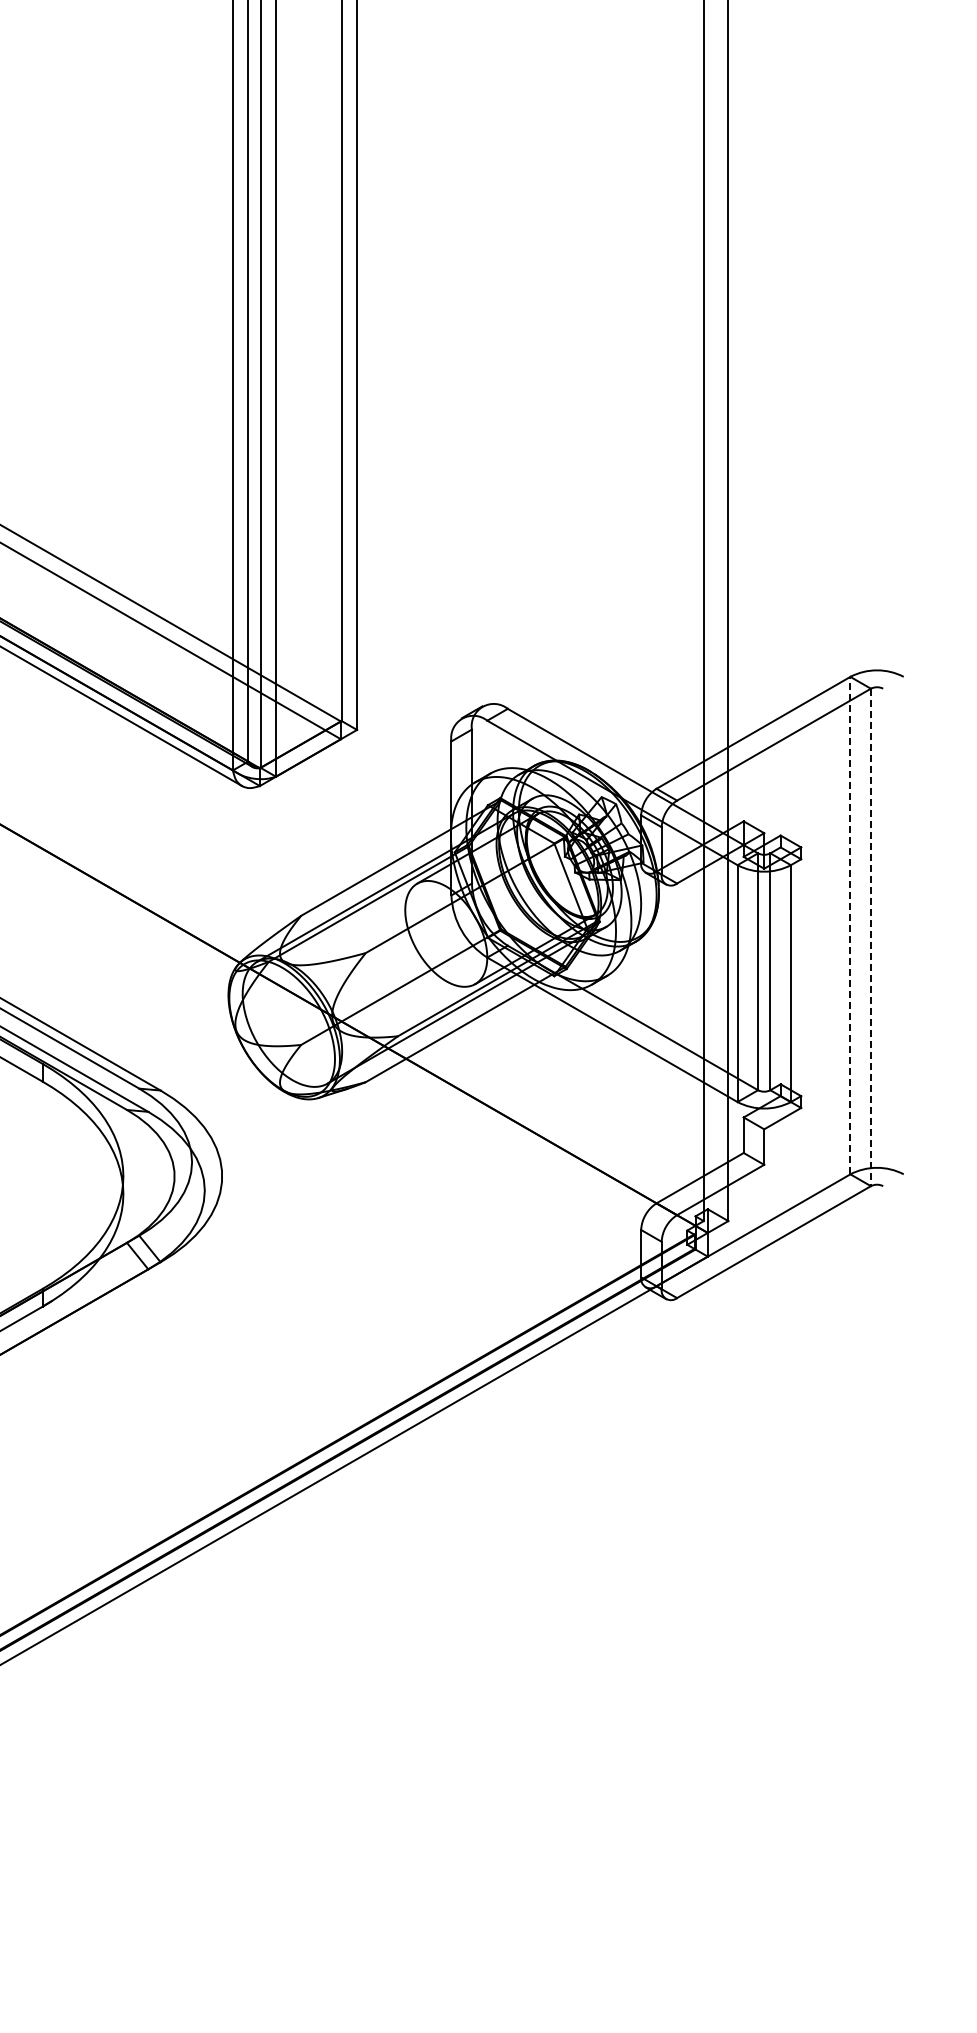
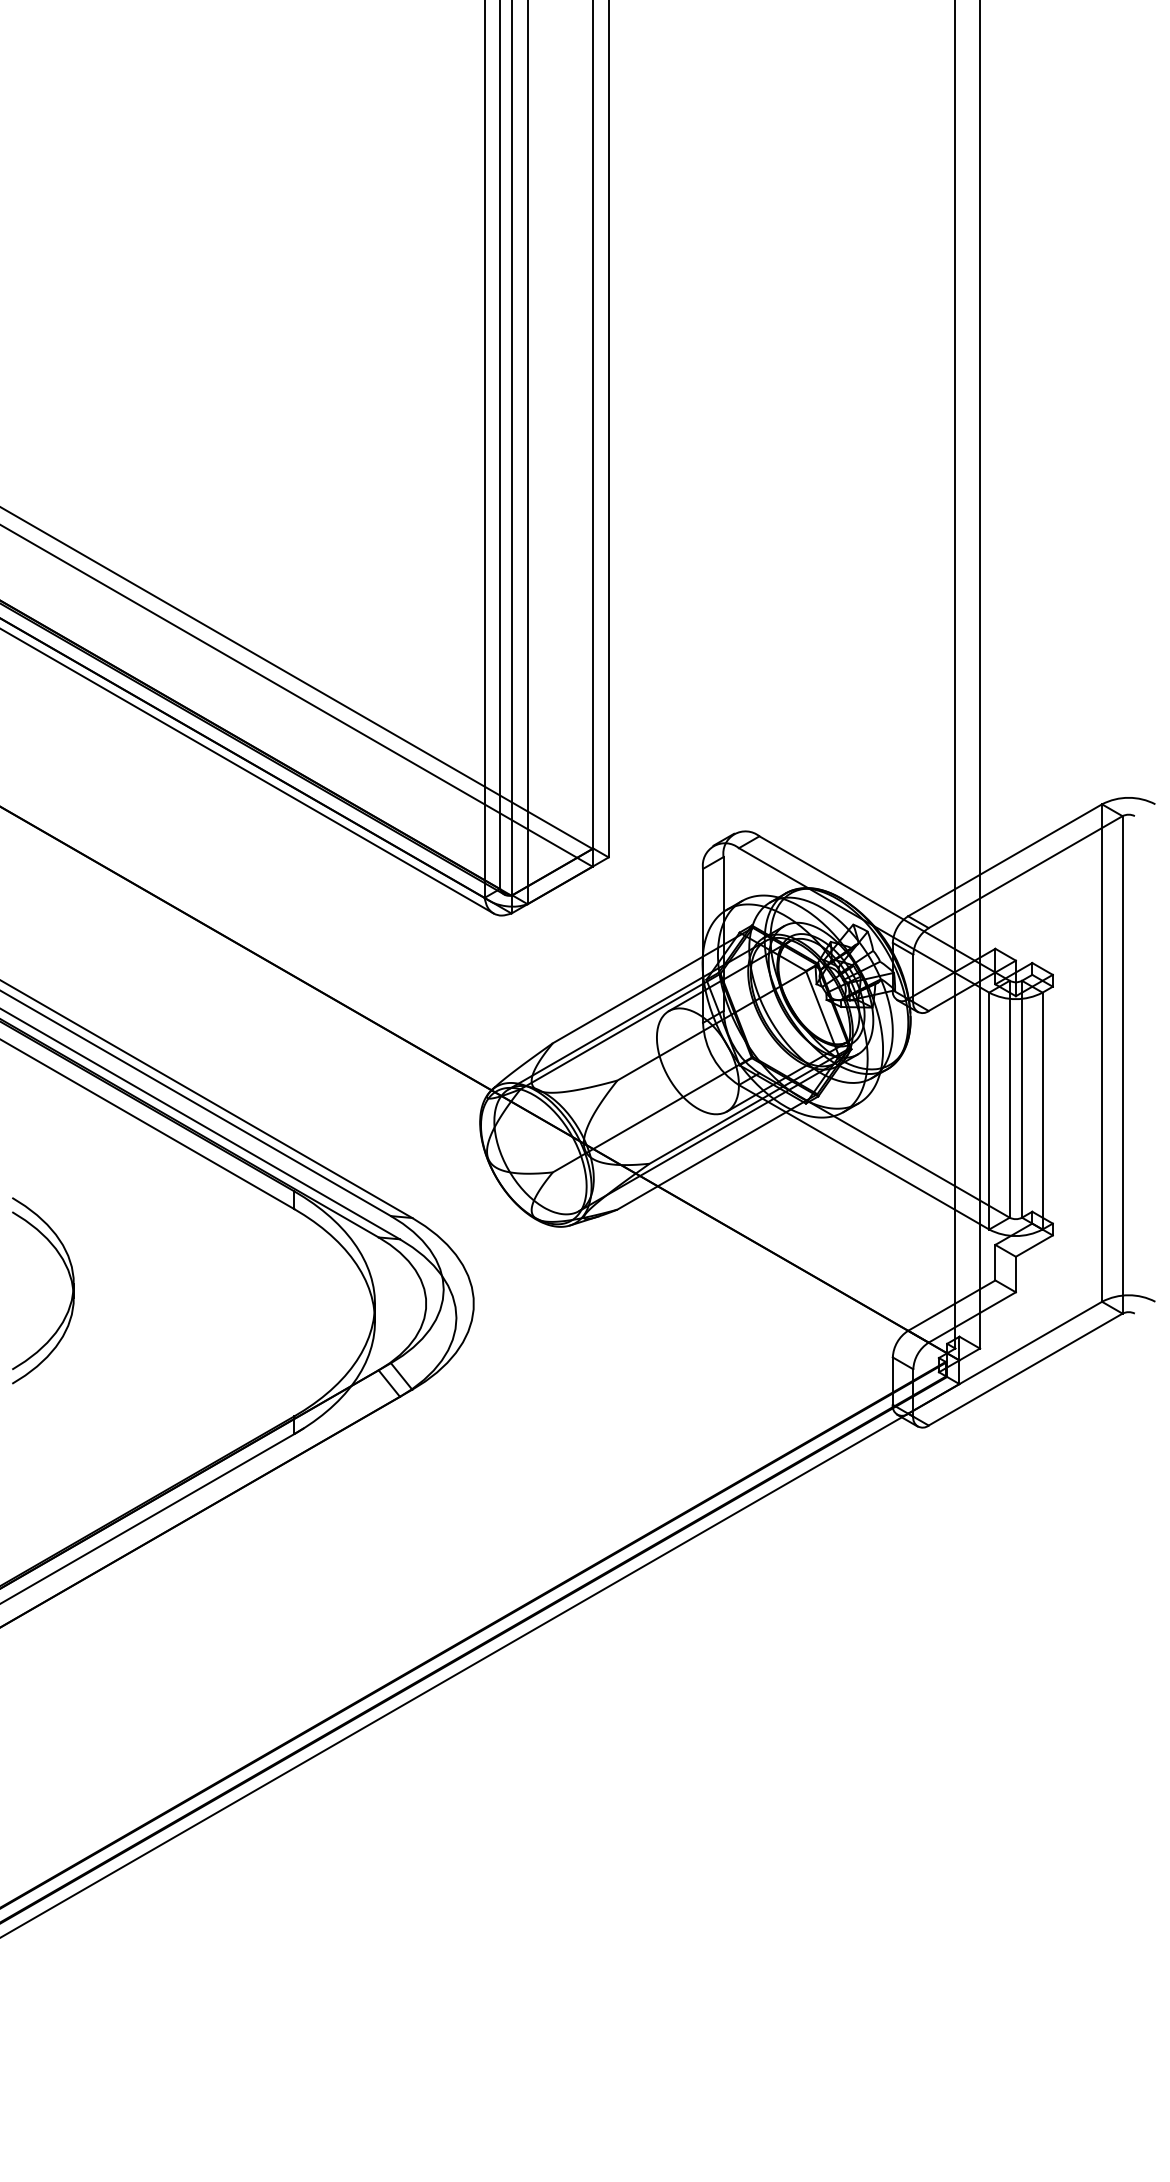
line: (850, 926) -> (1102, 1053), dashed -> solid
line: (870, 937) -> (1122, 1064), dashed -> solid

